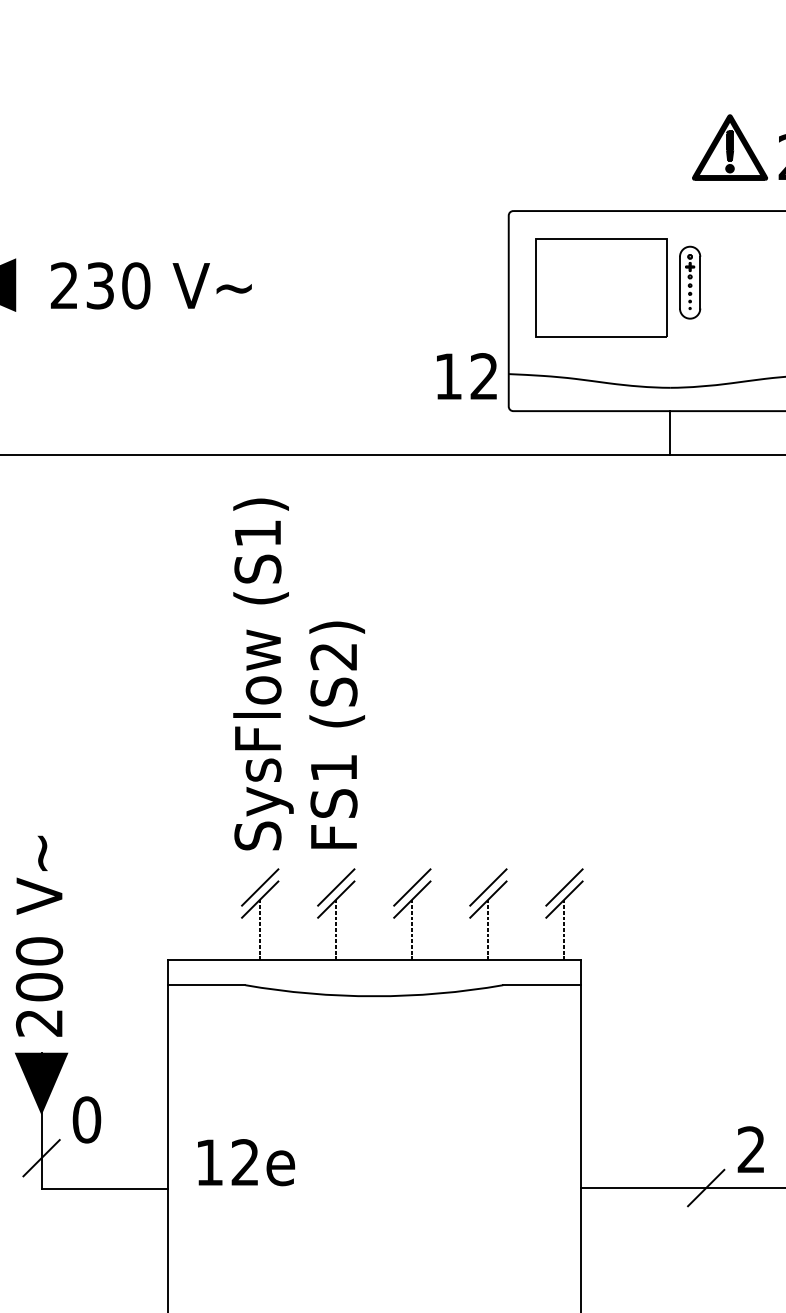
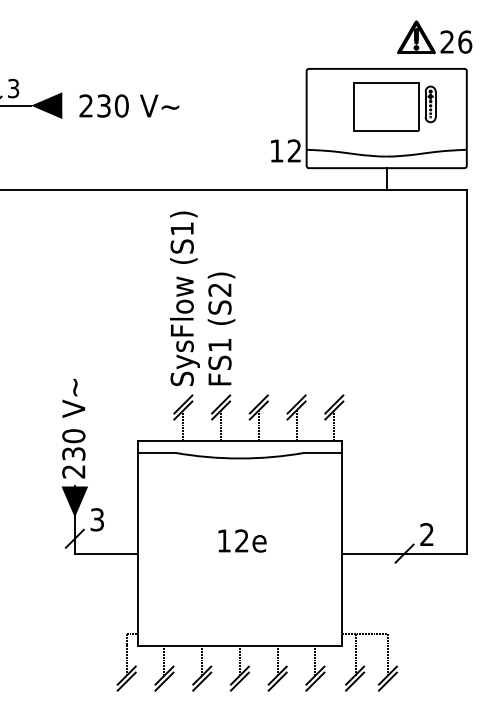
part: (617, 286) -> (394, 106), moved
text: (38, 986) -> (73, 453), 200 -> 230
text: (87, 1119) -> (97, 519), 0 -> 3
text: (246, 1161) -> (242, 540), moved

